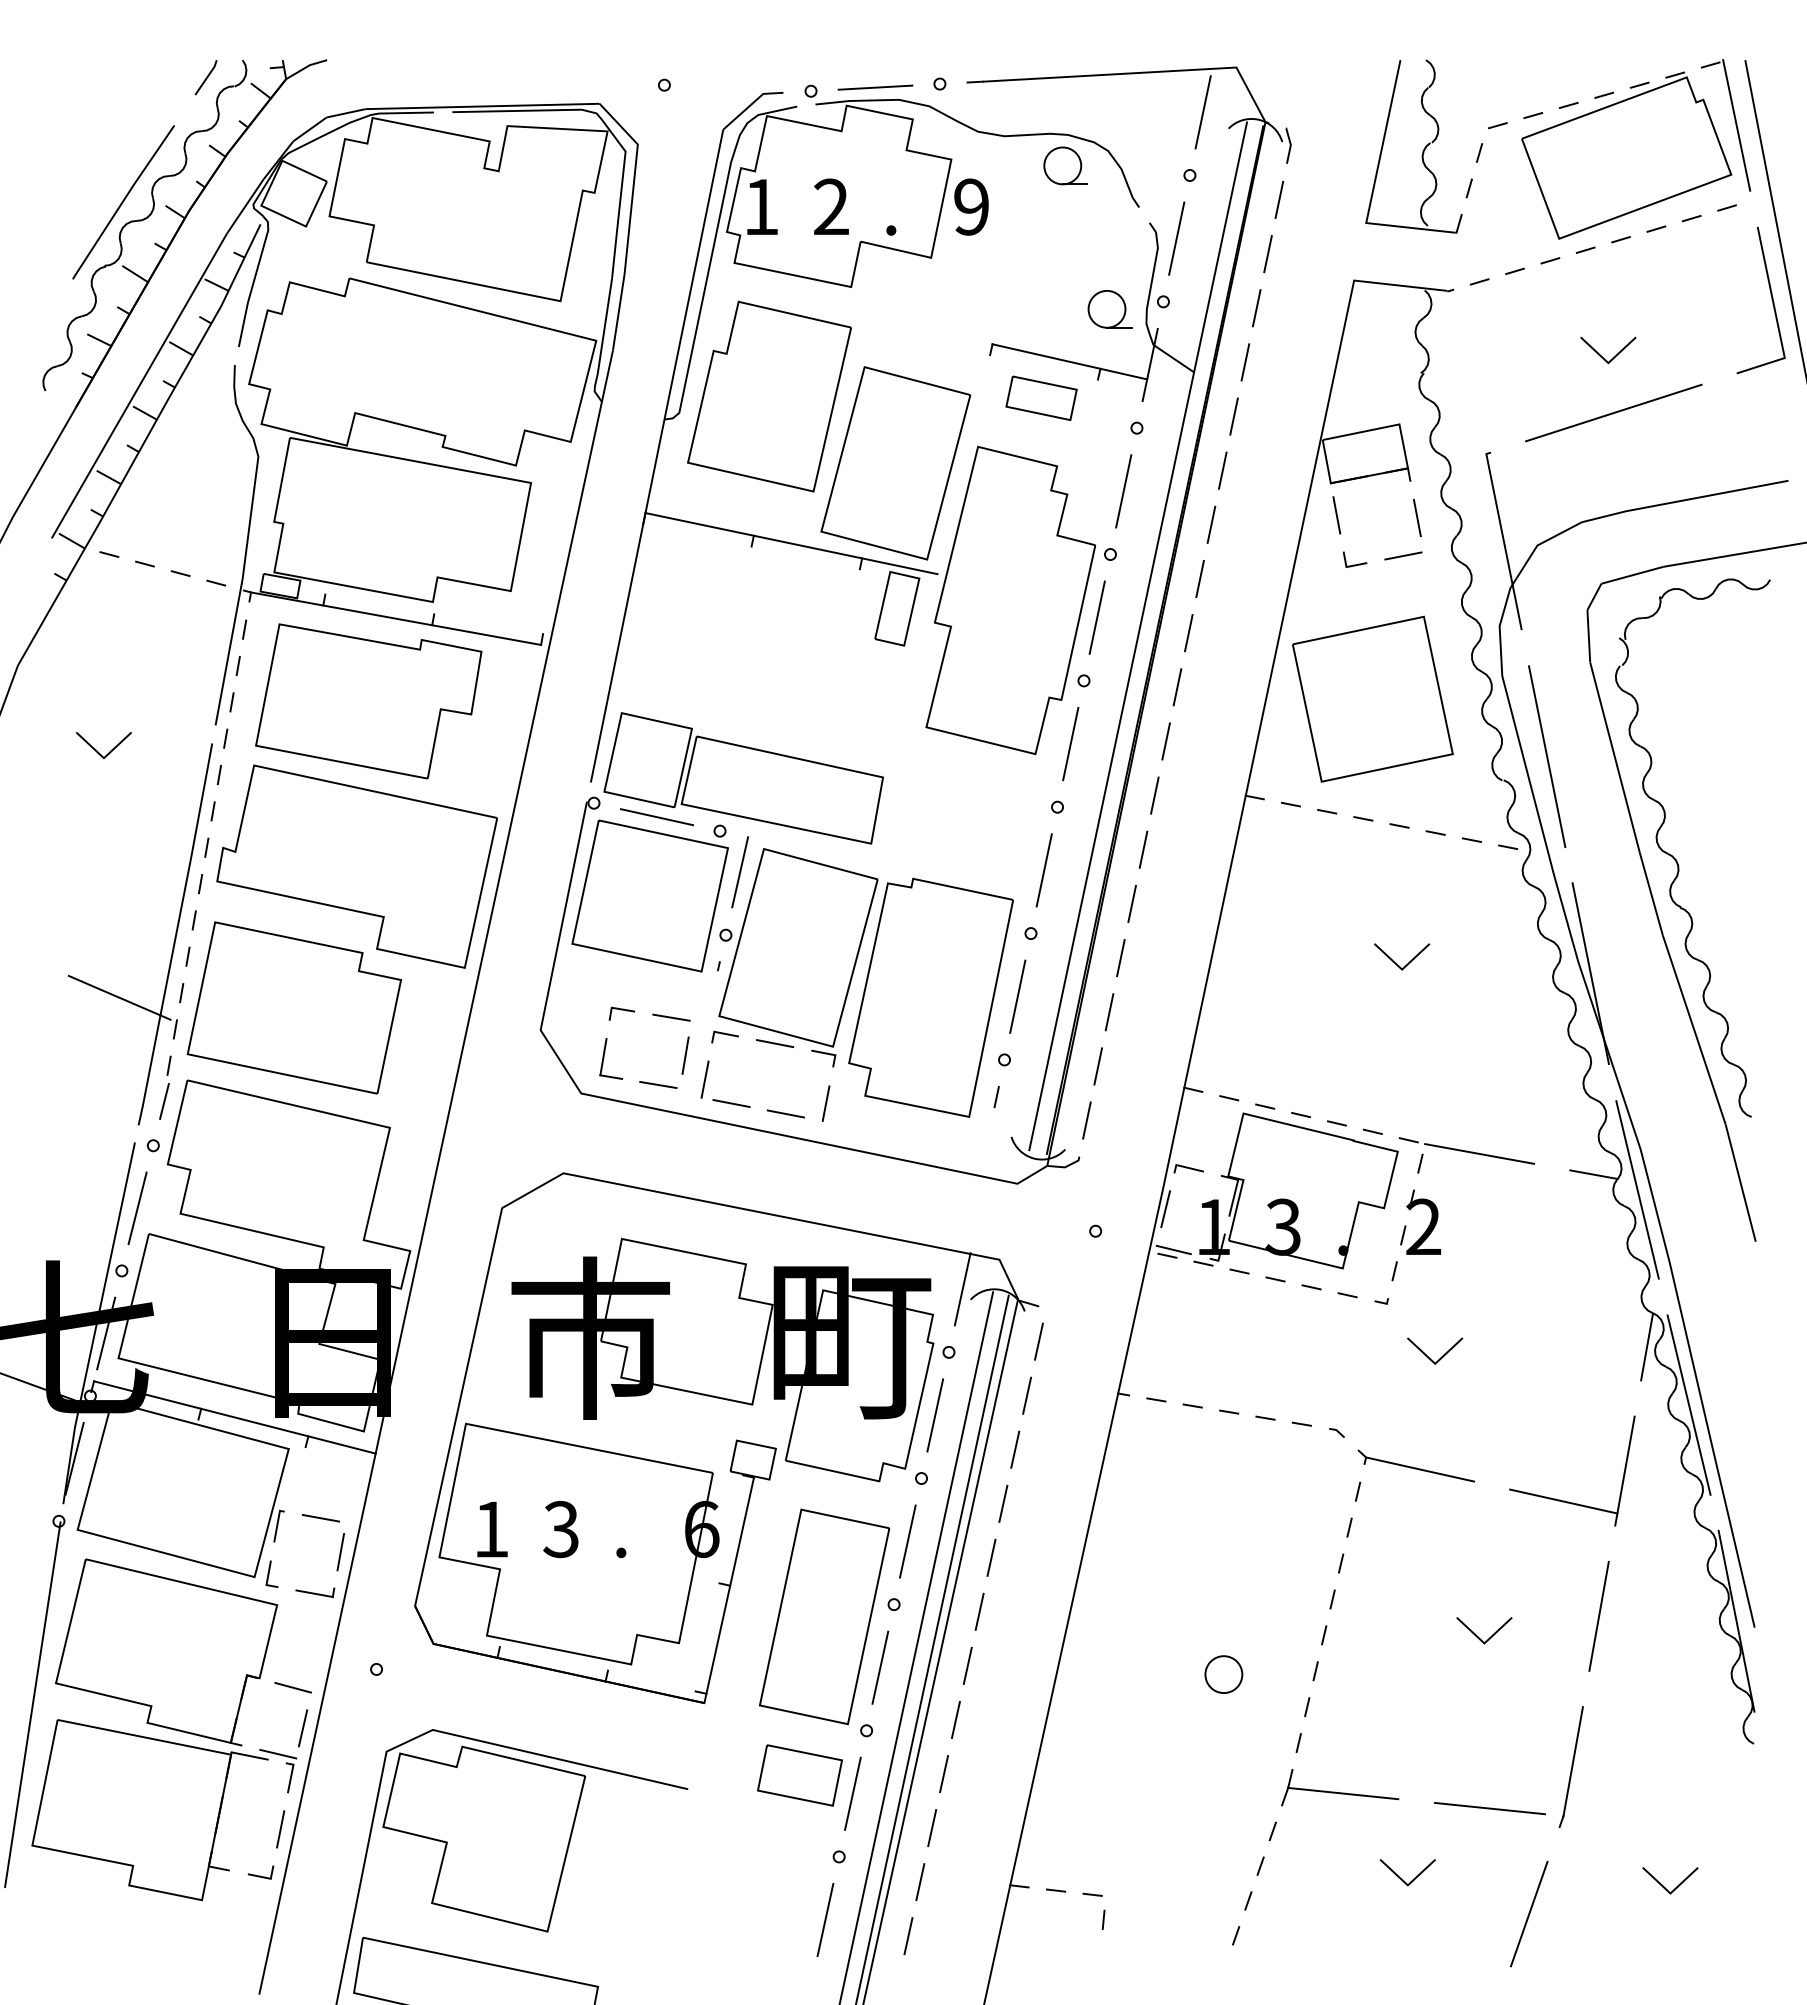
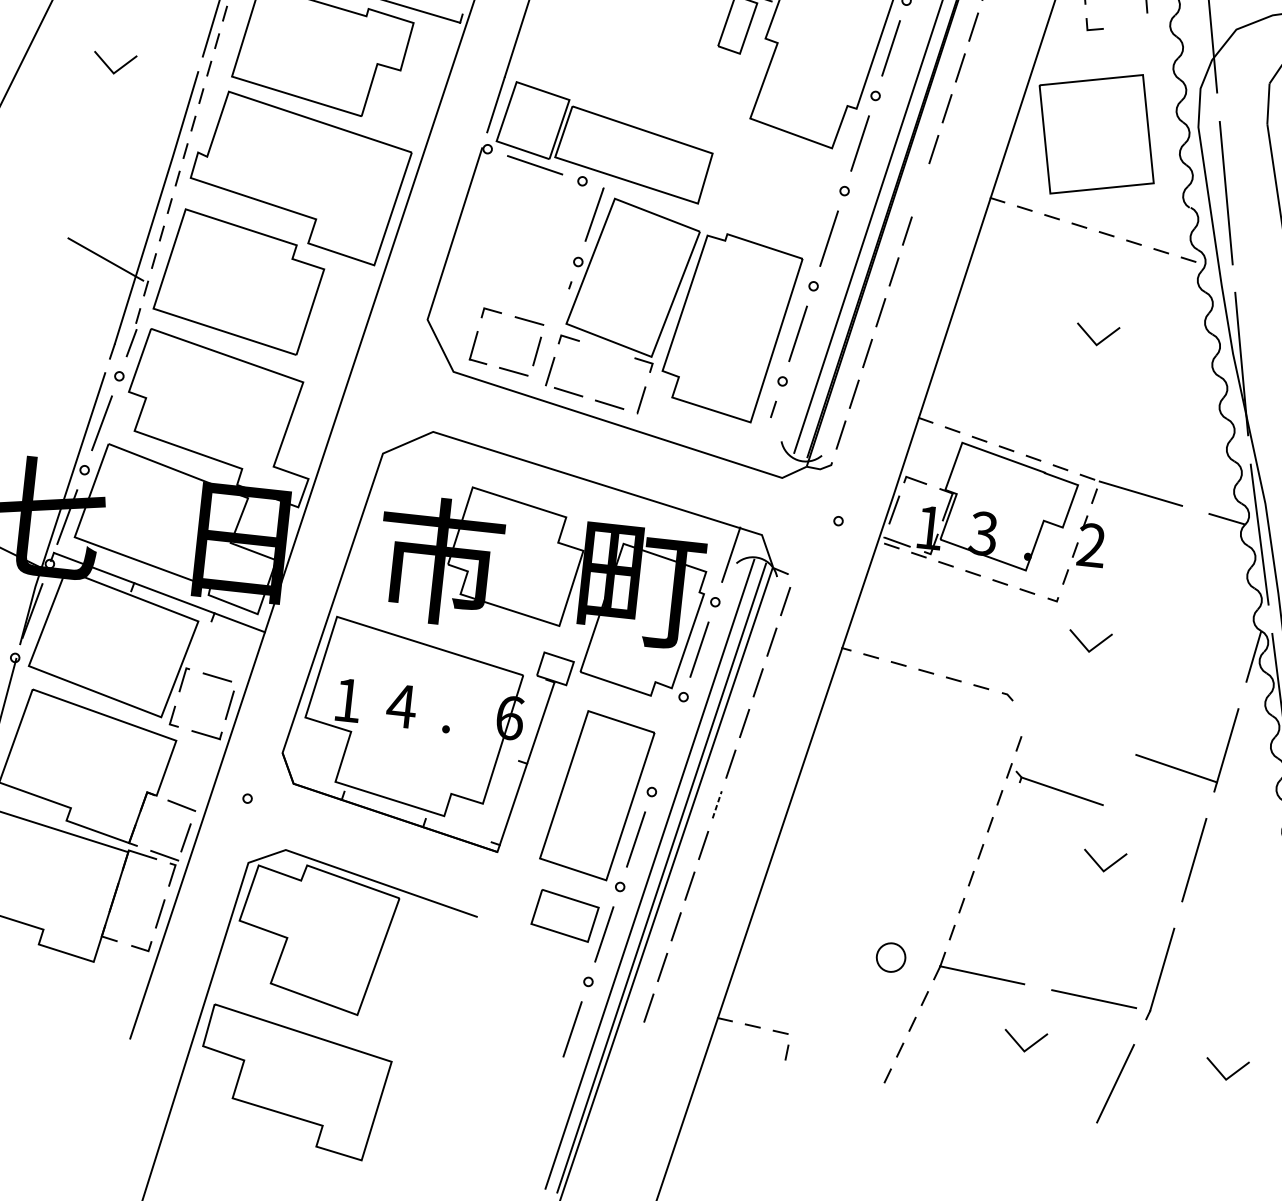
line: (1403, 555) -> (1132, 26), removed
line: (1154, 795) -> (920, 190), removed
part: (649, 895) -> (522, 224), removed
line: (775, 1043) -> (607, 349), removed
part: (1415, 1465) -> (1058, 787), moved
text: (561, 1529) -> (401, 706), 3 -> 4
line: (907, 1541) -> (667, 744), removed
line: (979, 1611) -> (717, 804), solid -> dashed
circle: (1223, 1674) -> (890, 957), moved
line: (908, 1936) -> (635, 1049), removed

